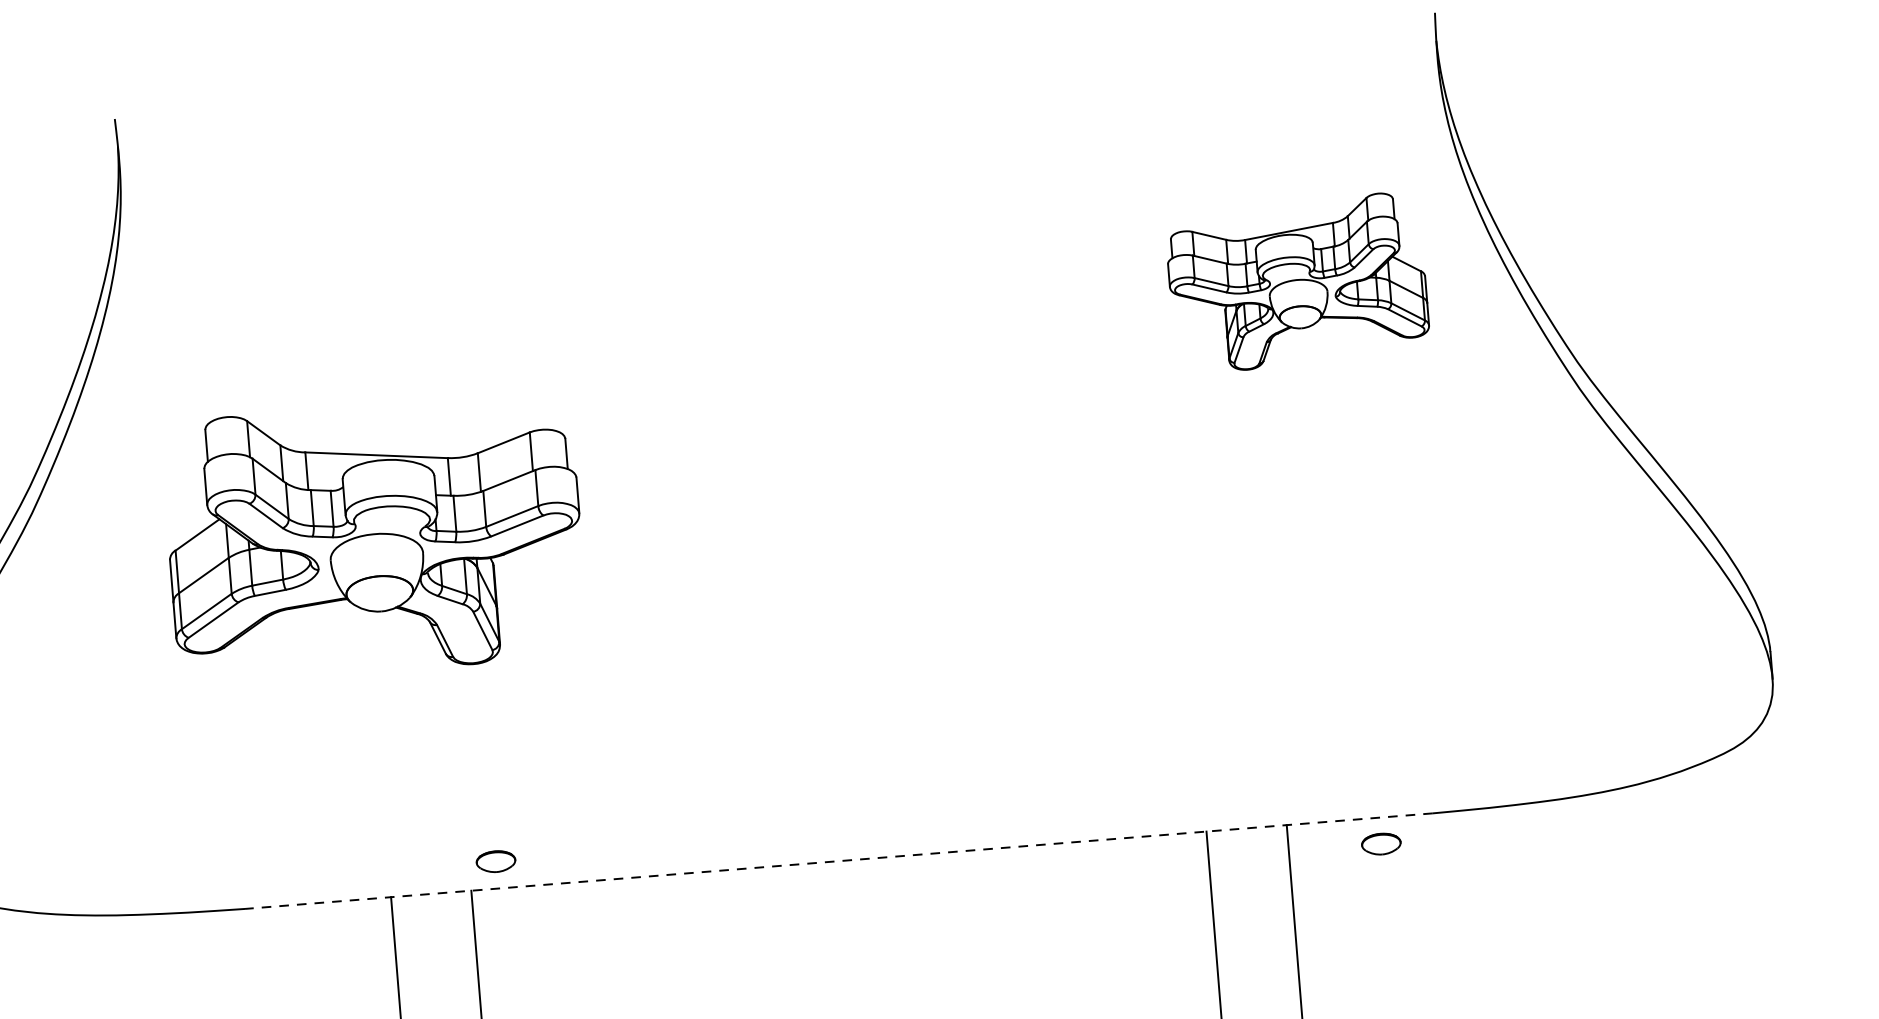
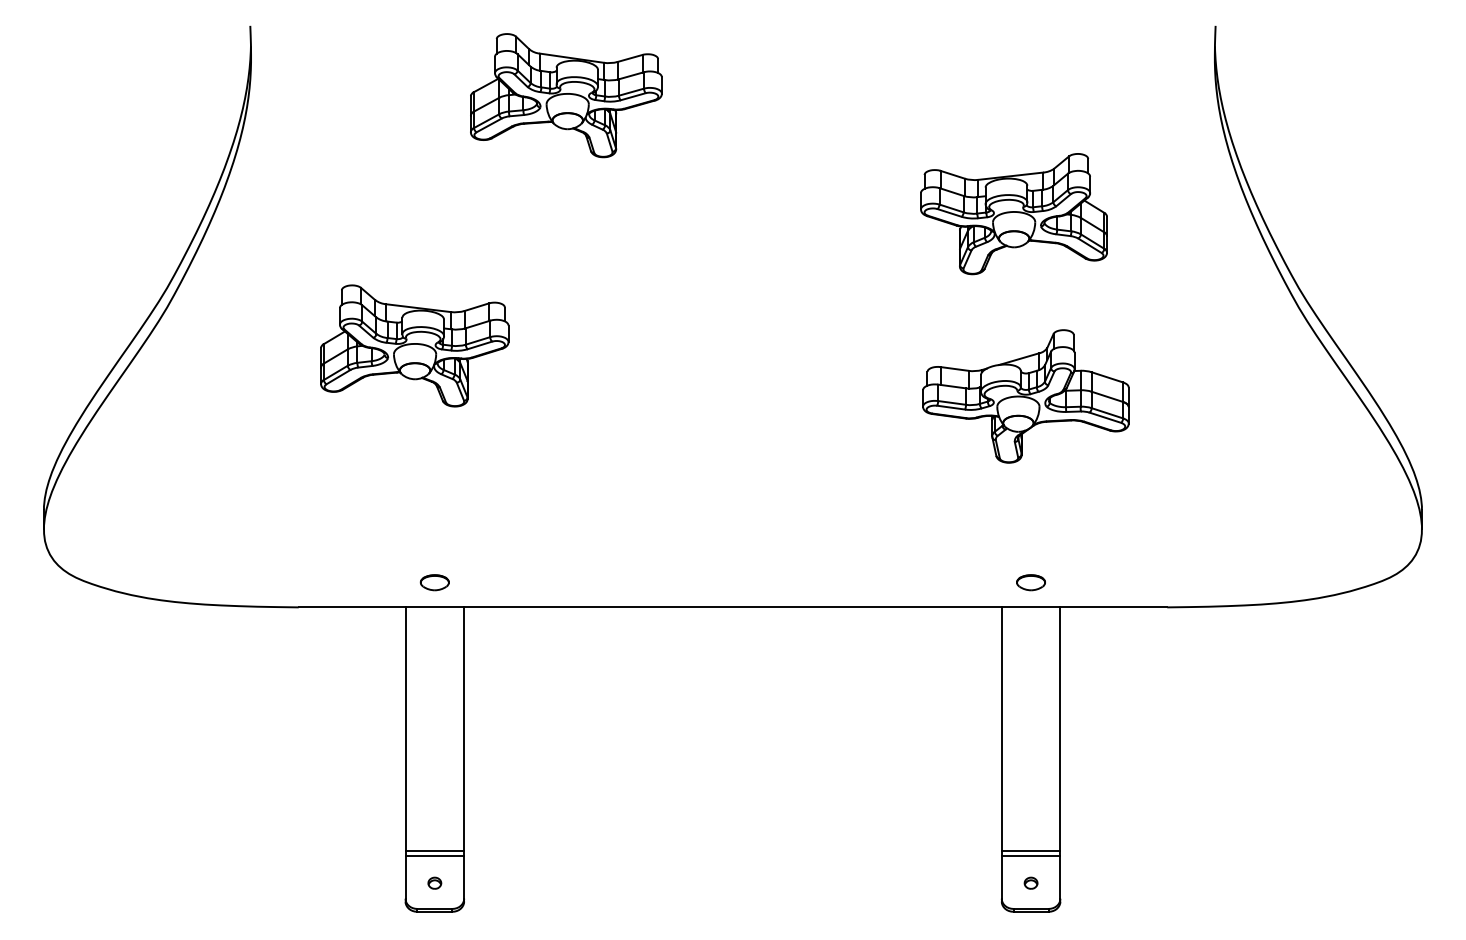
part: (554, 179) -> (566, 95), added
part: (1296, 283) -> (1013, 214), moved
part: (374, 538) -> (414, 345), size x0.62
part: (1215, 540) -> (1025, 396), added
part: (1380, 843) -> (1030, 582), moved
part: (495, 861) -> (434, 582), moved
line: (838, 861) -> (732, 607), dashed -> solid

